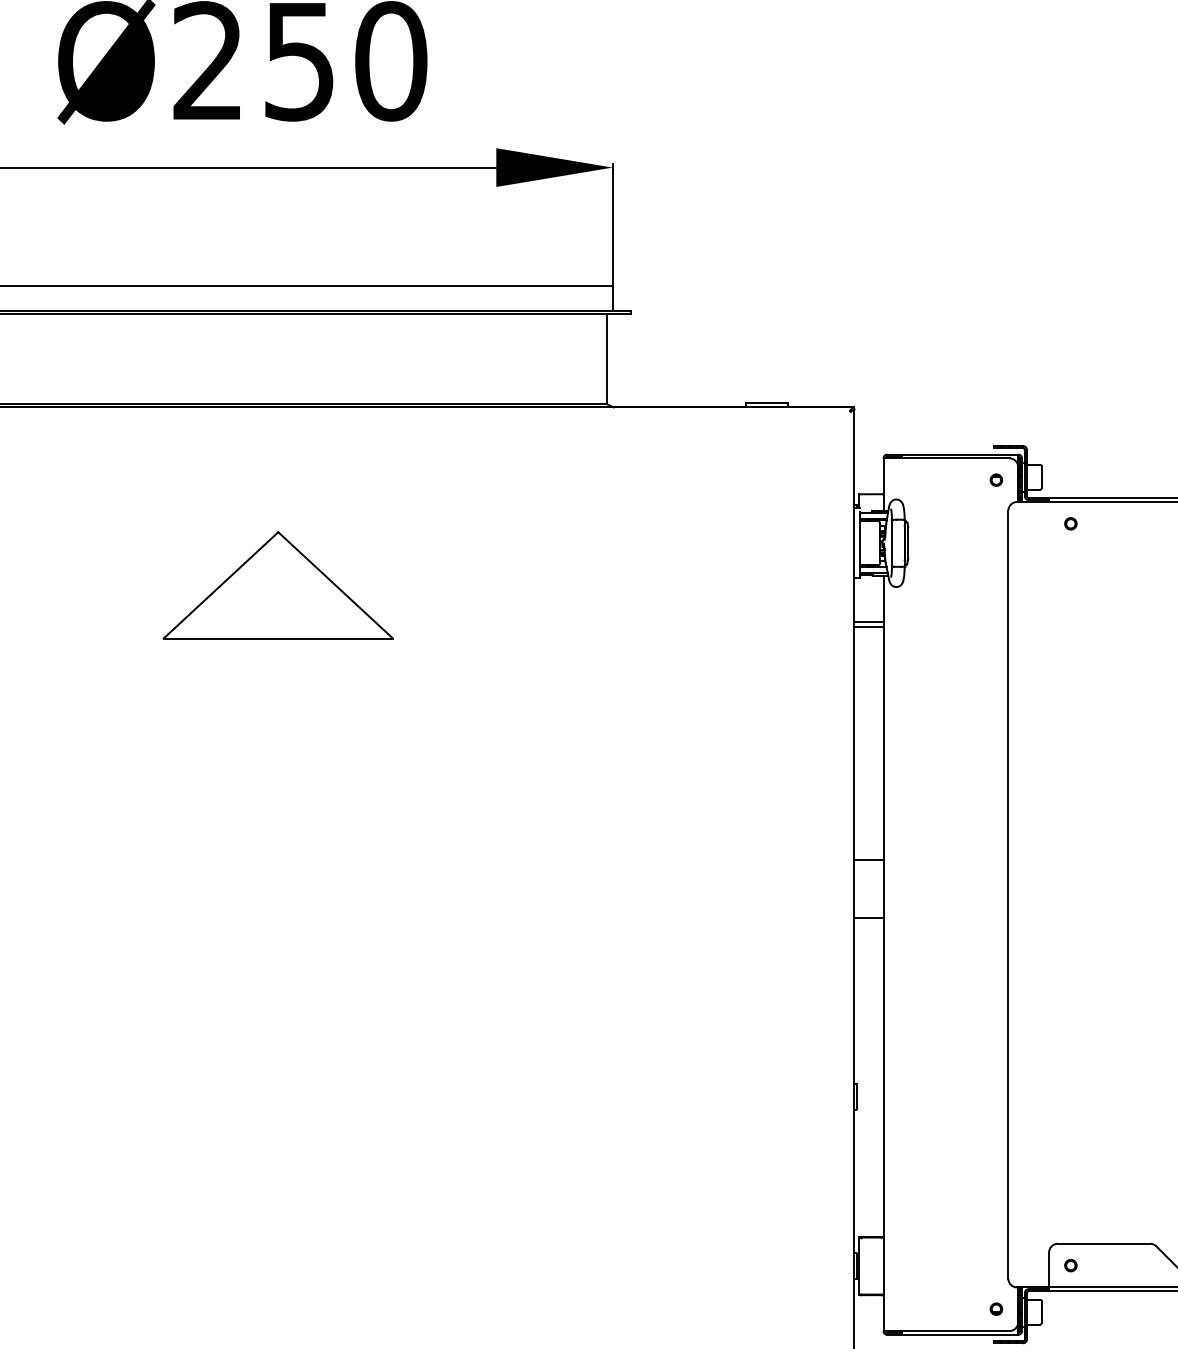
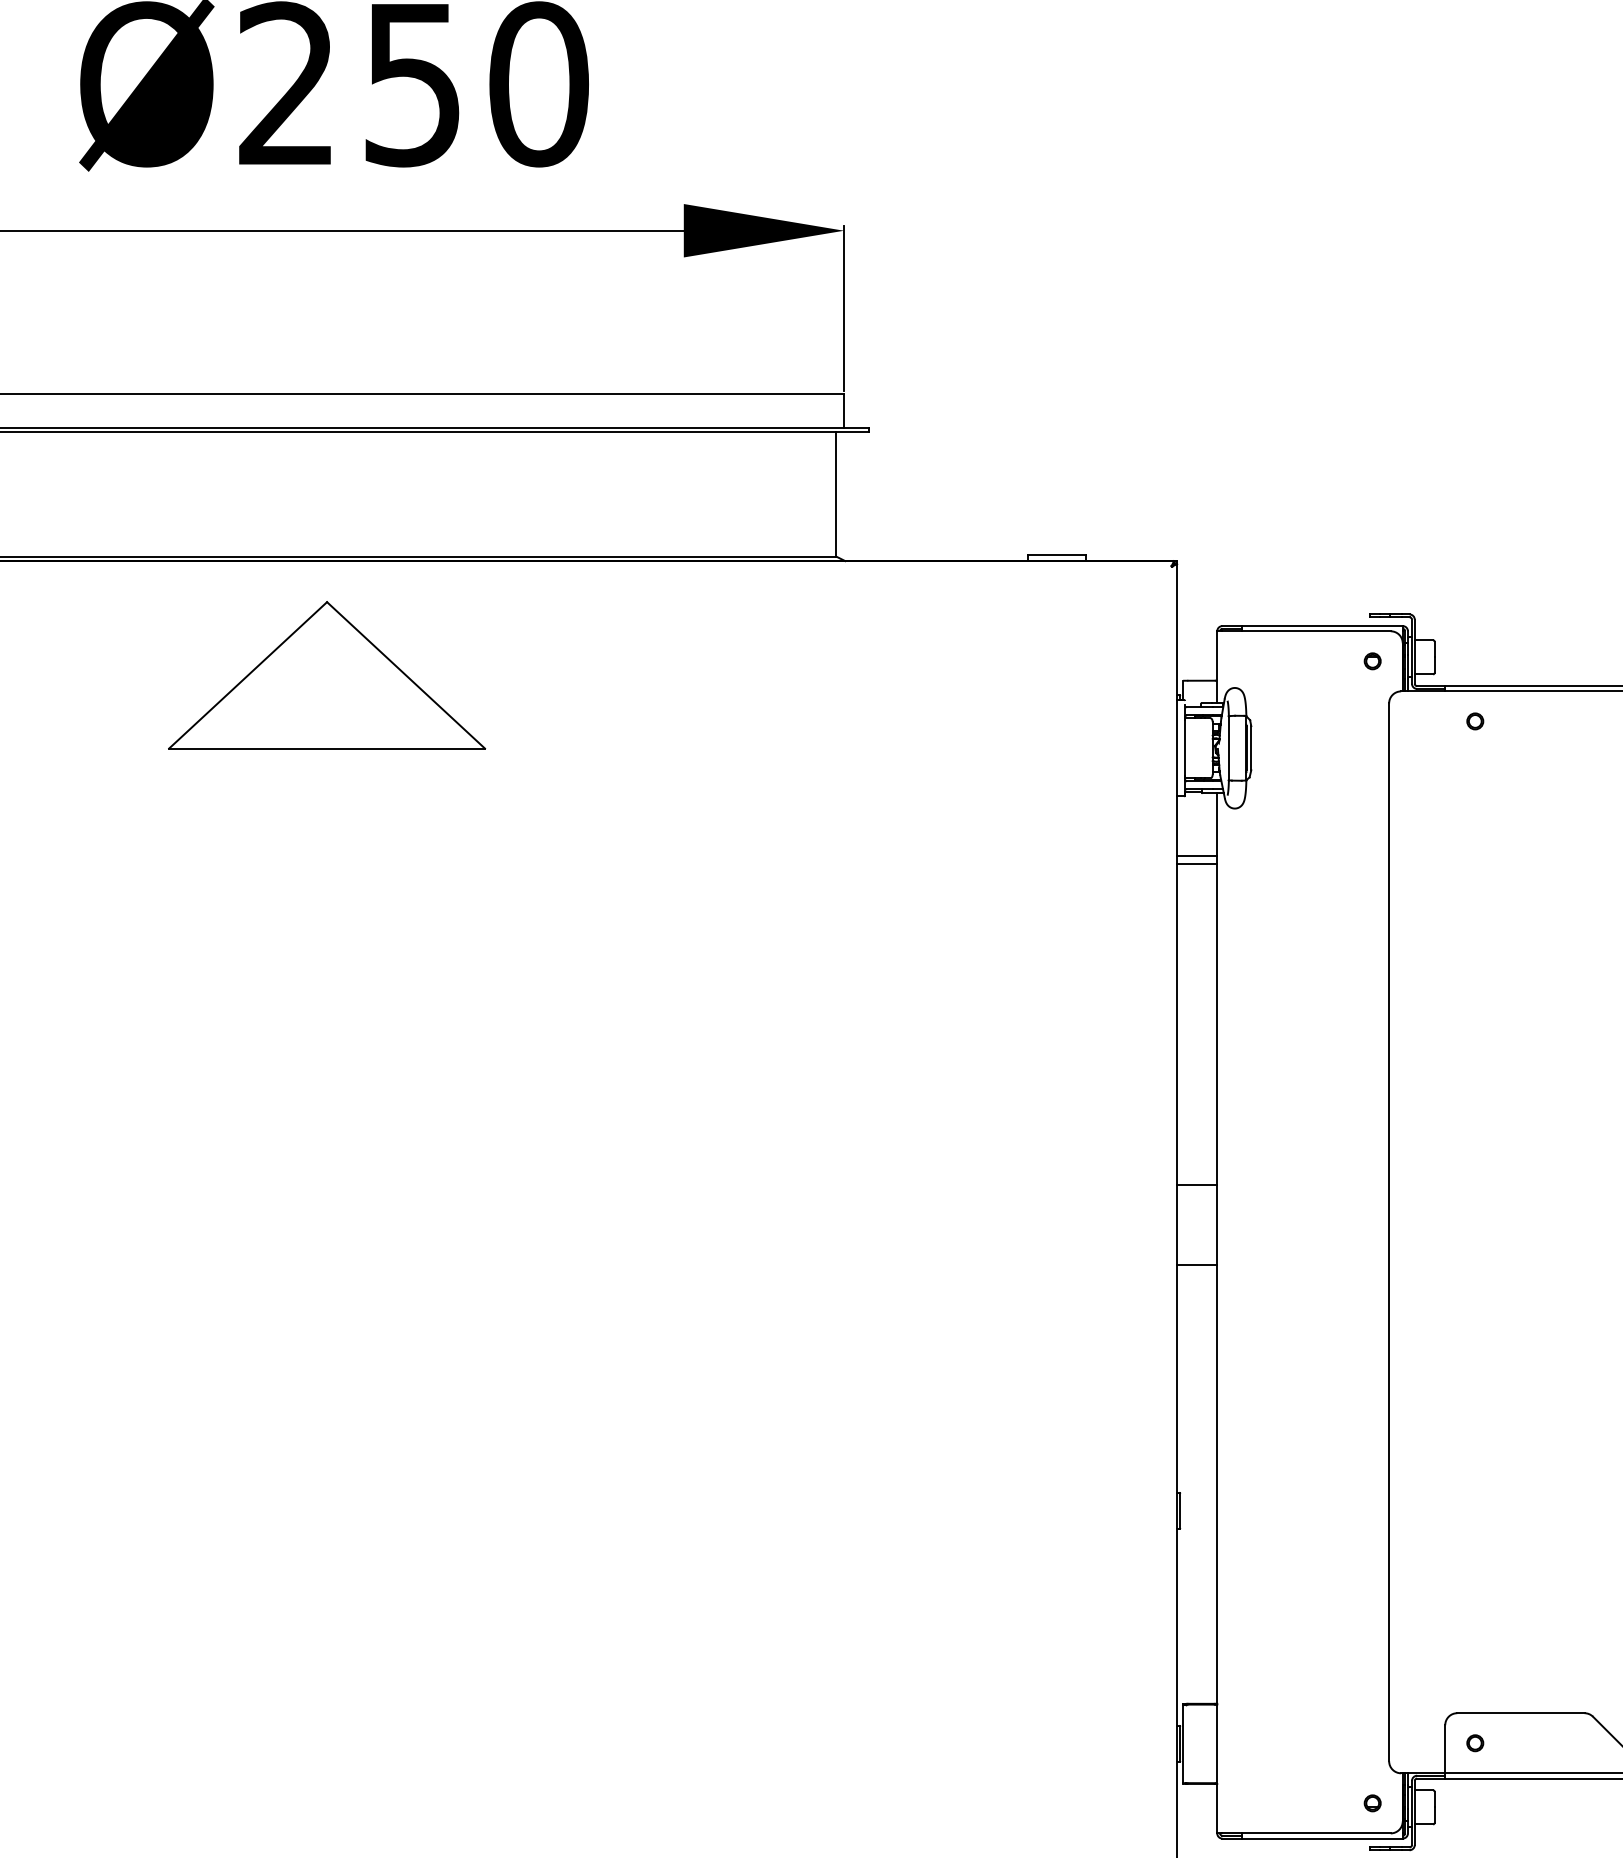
part: (278, 585) -> (327, 675), moved

